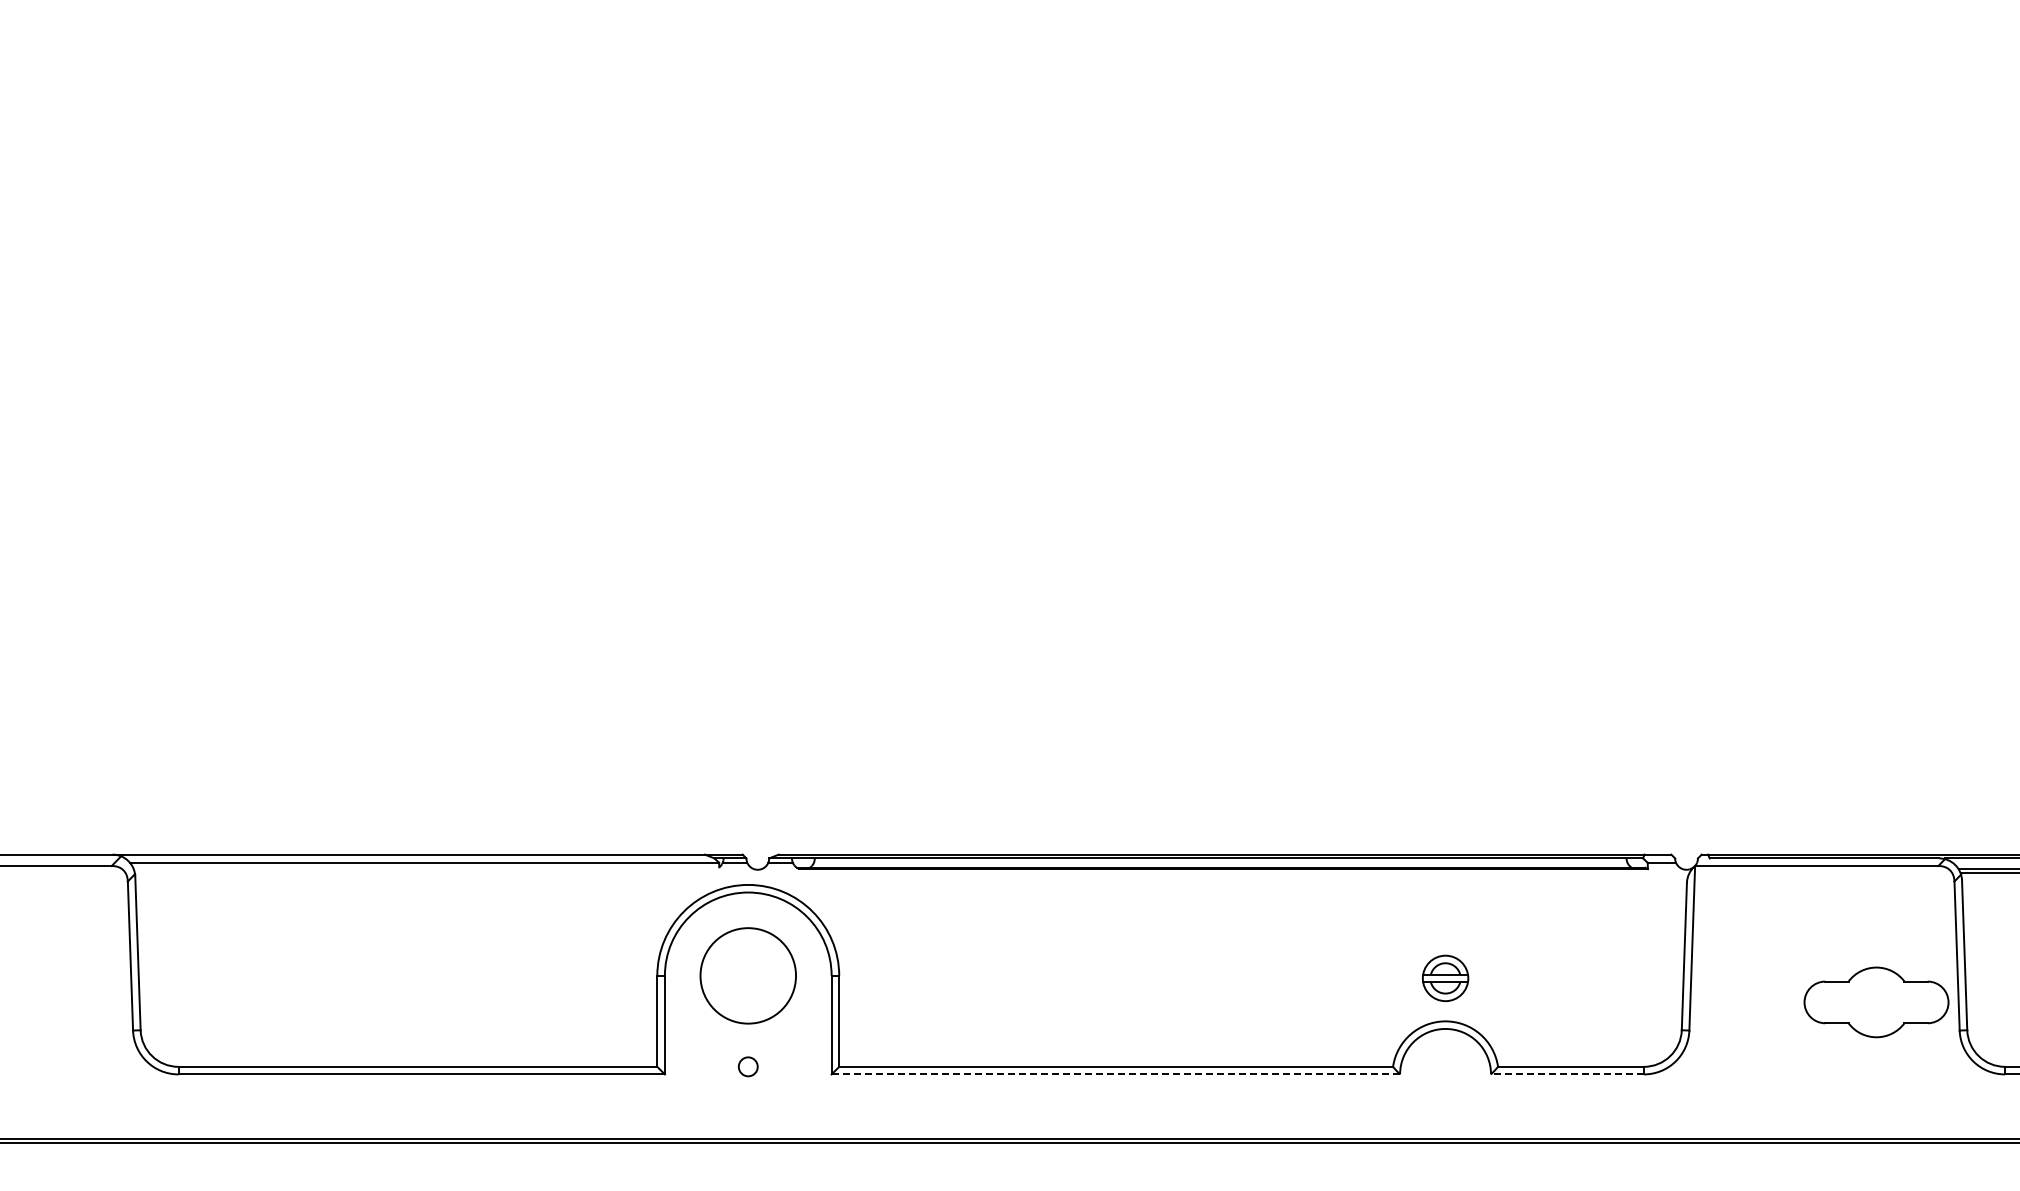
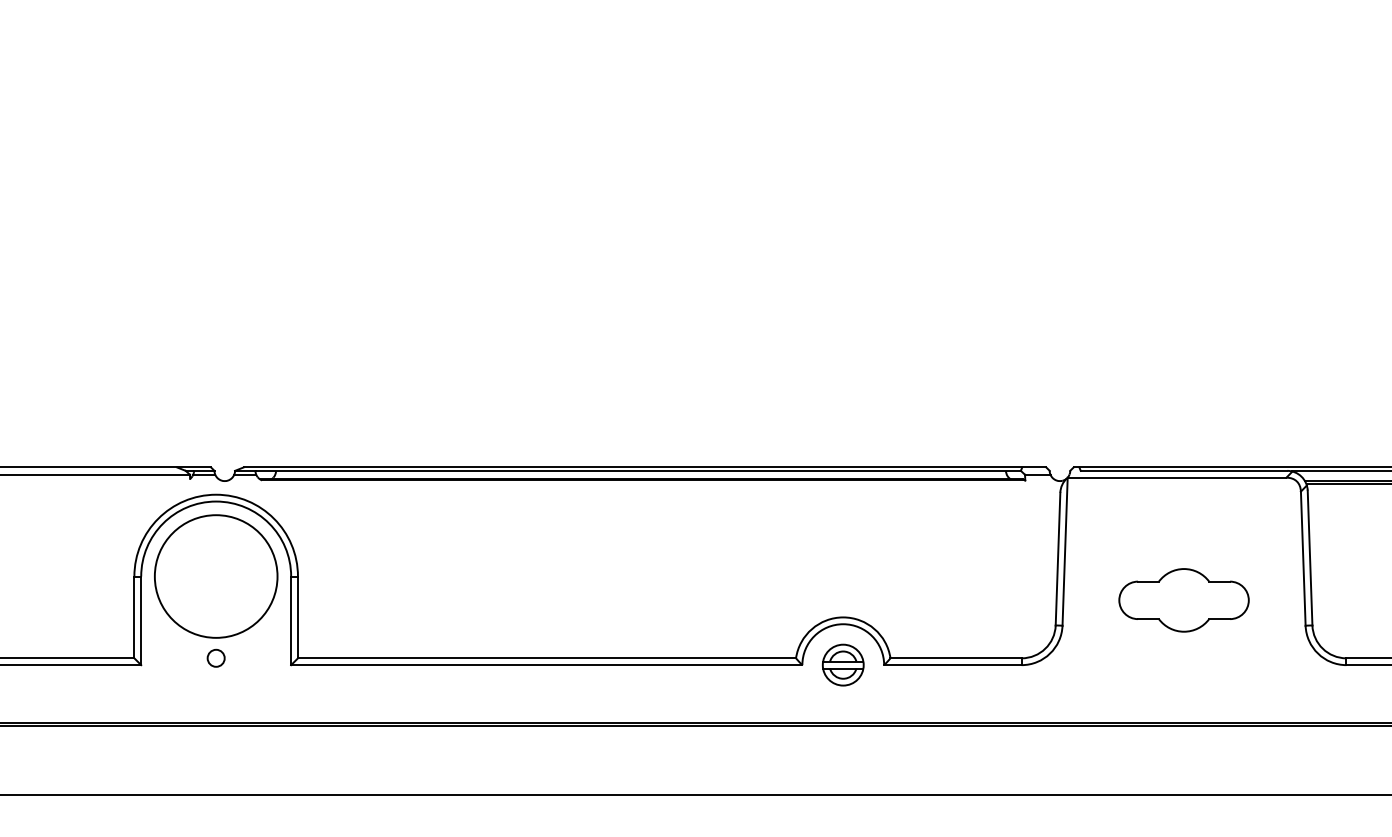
circle: (748, 975) -> (216, 576), size x1.43
part: (1445, 978) -> (843, 665), moved
part: (1876, 1002) -> (1184, 600), moved
line: (1115, 1074) -> (546, 665), dashed -> solid
line: (1566, 1074) -> (952, 665), dashed -> solid

